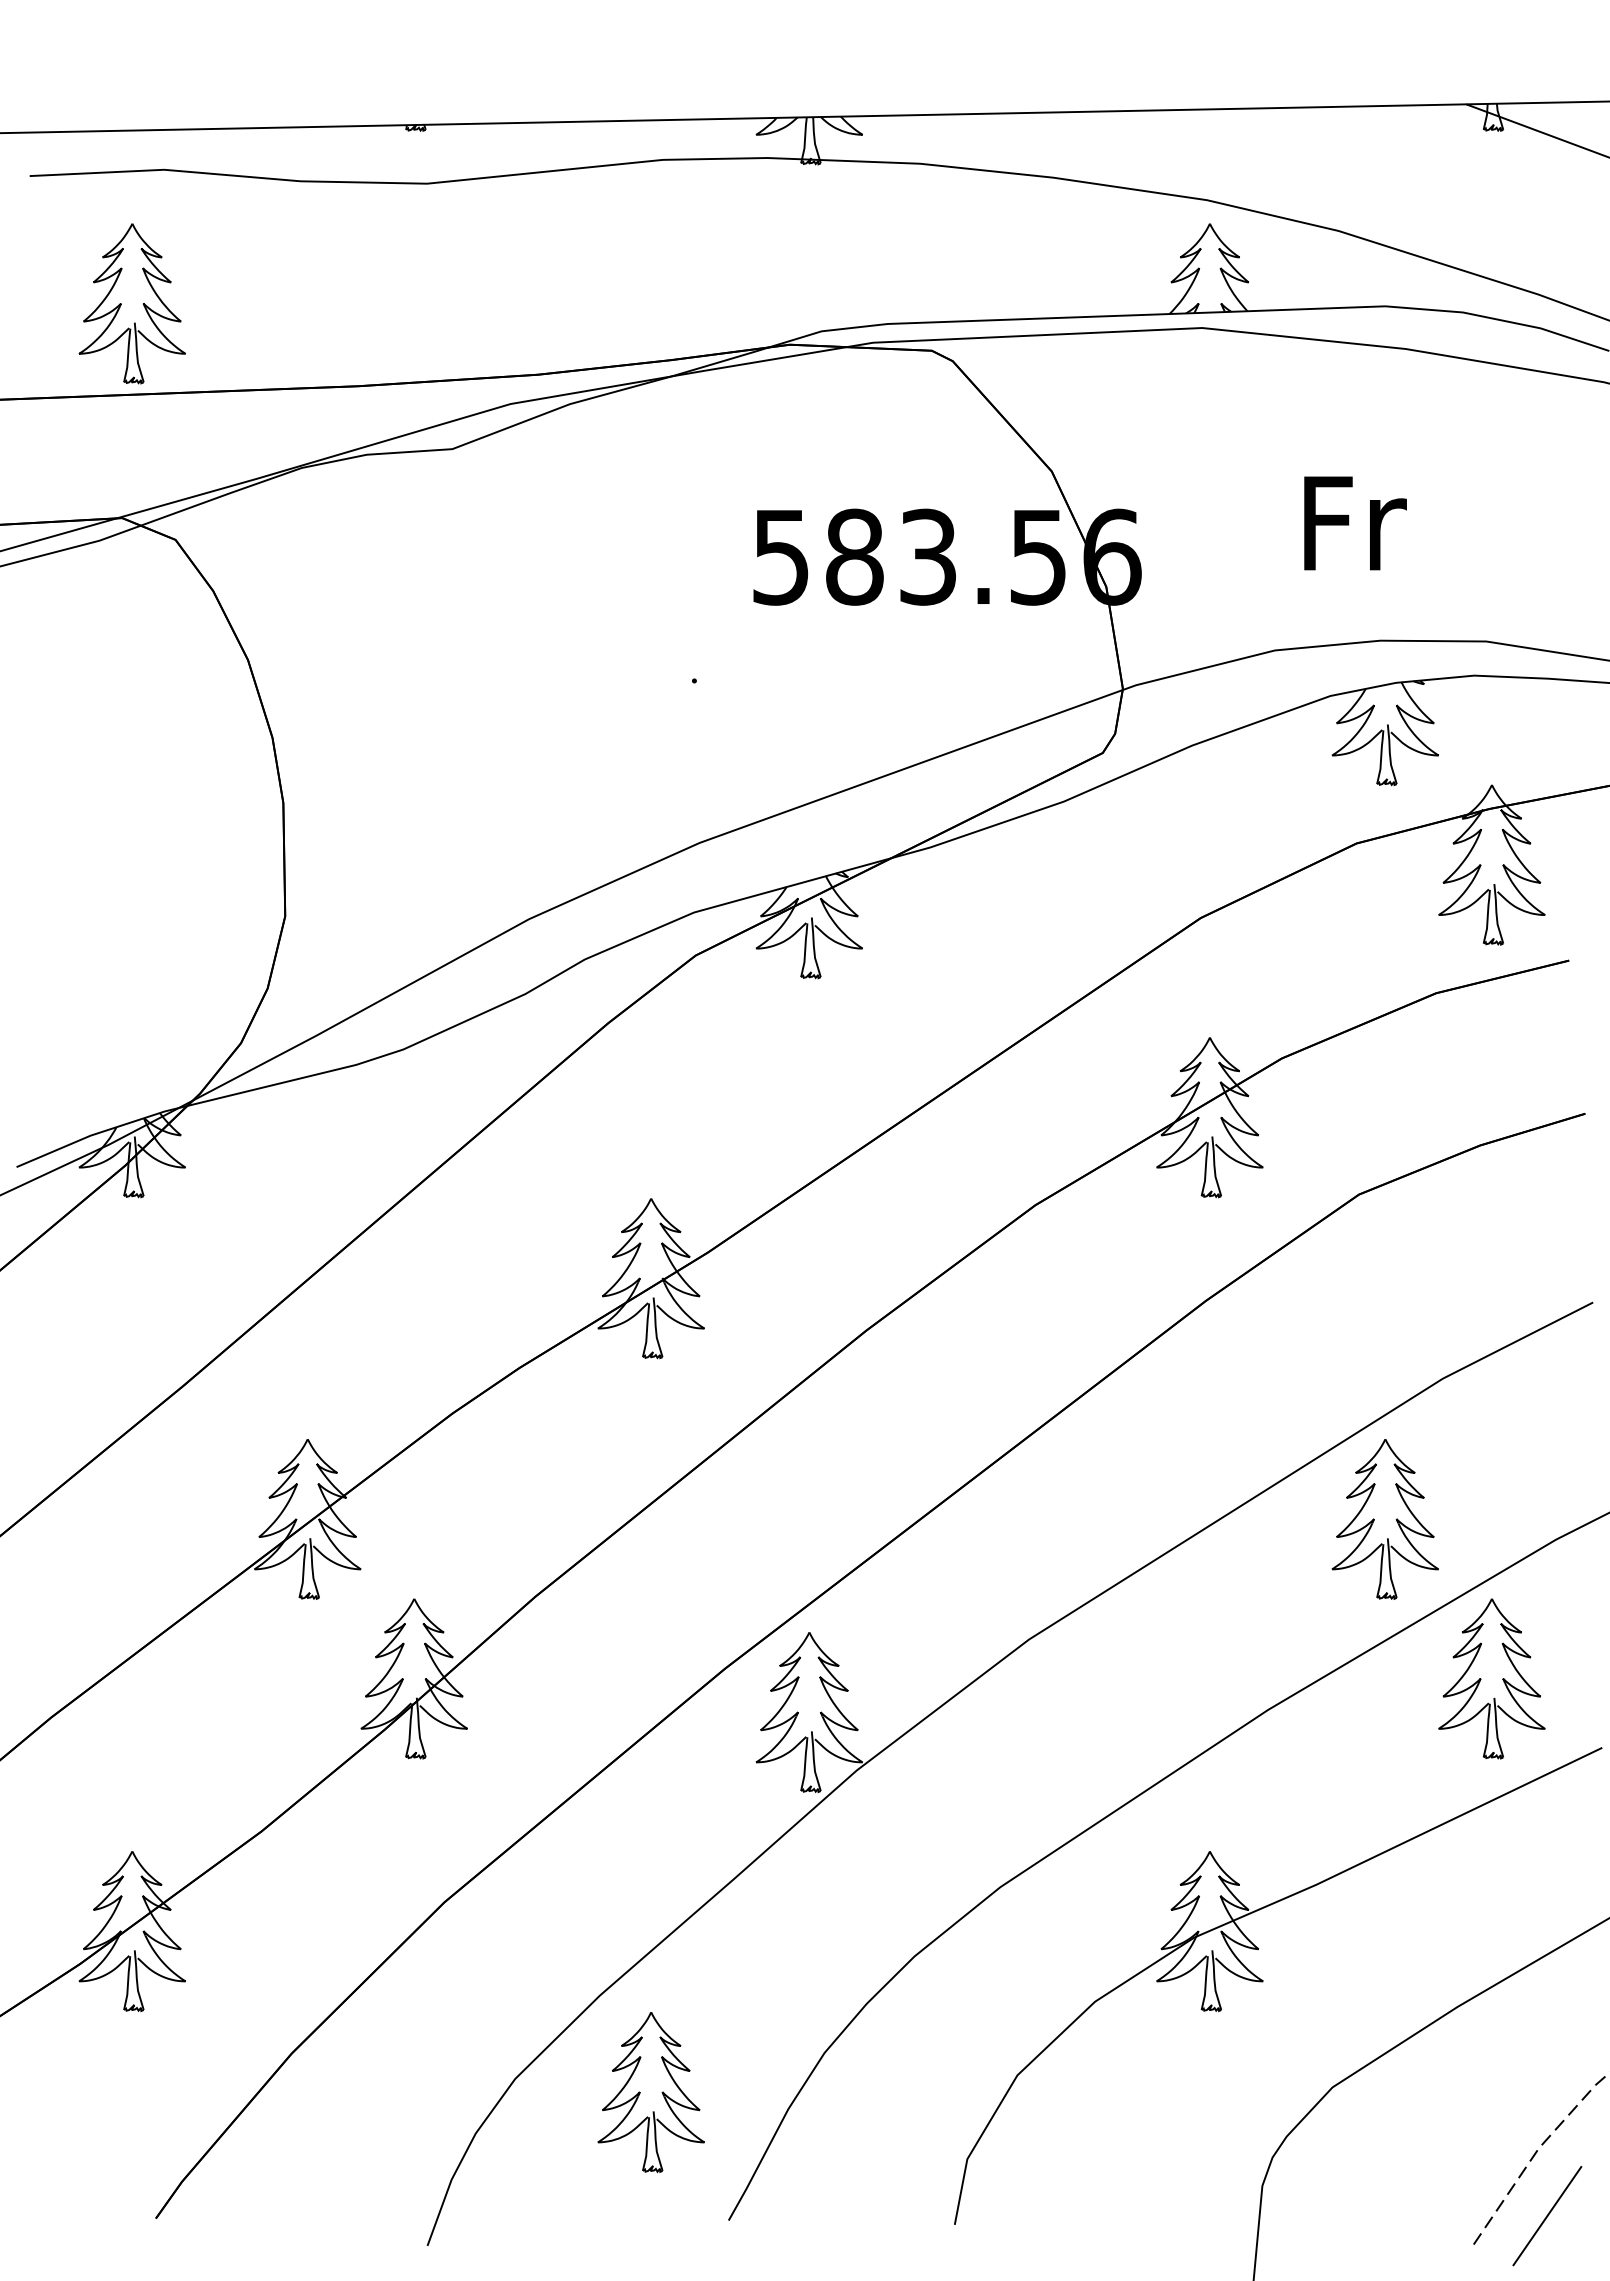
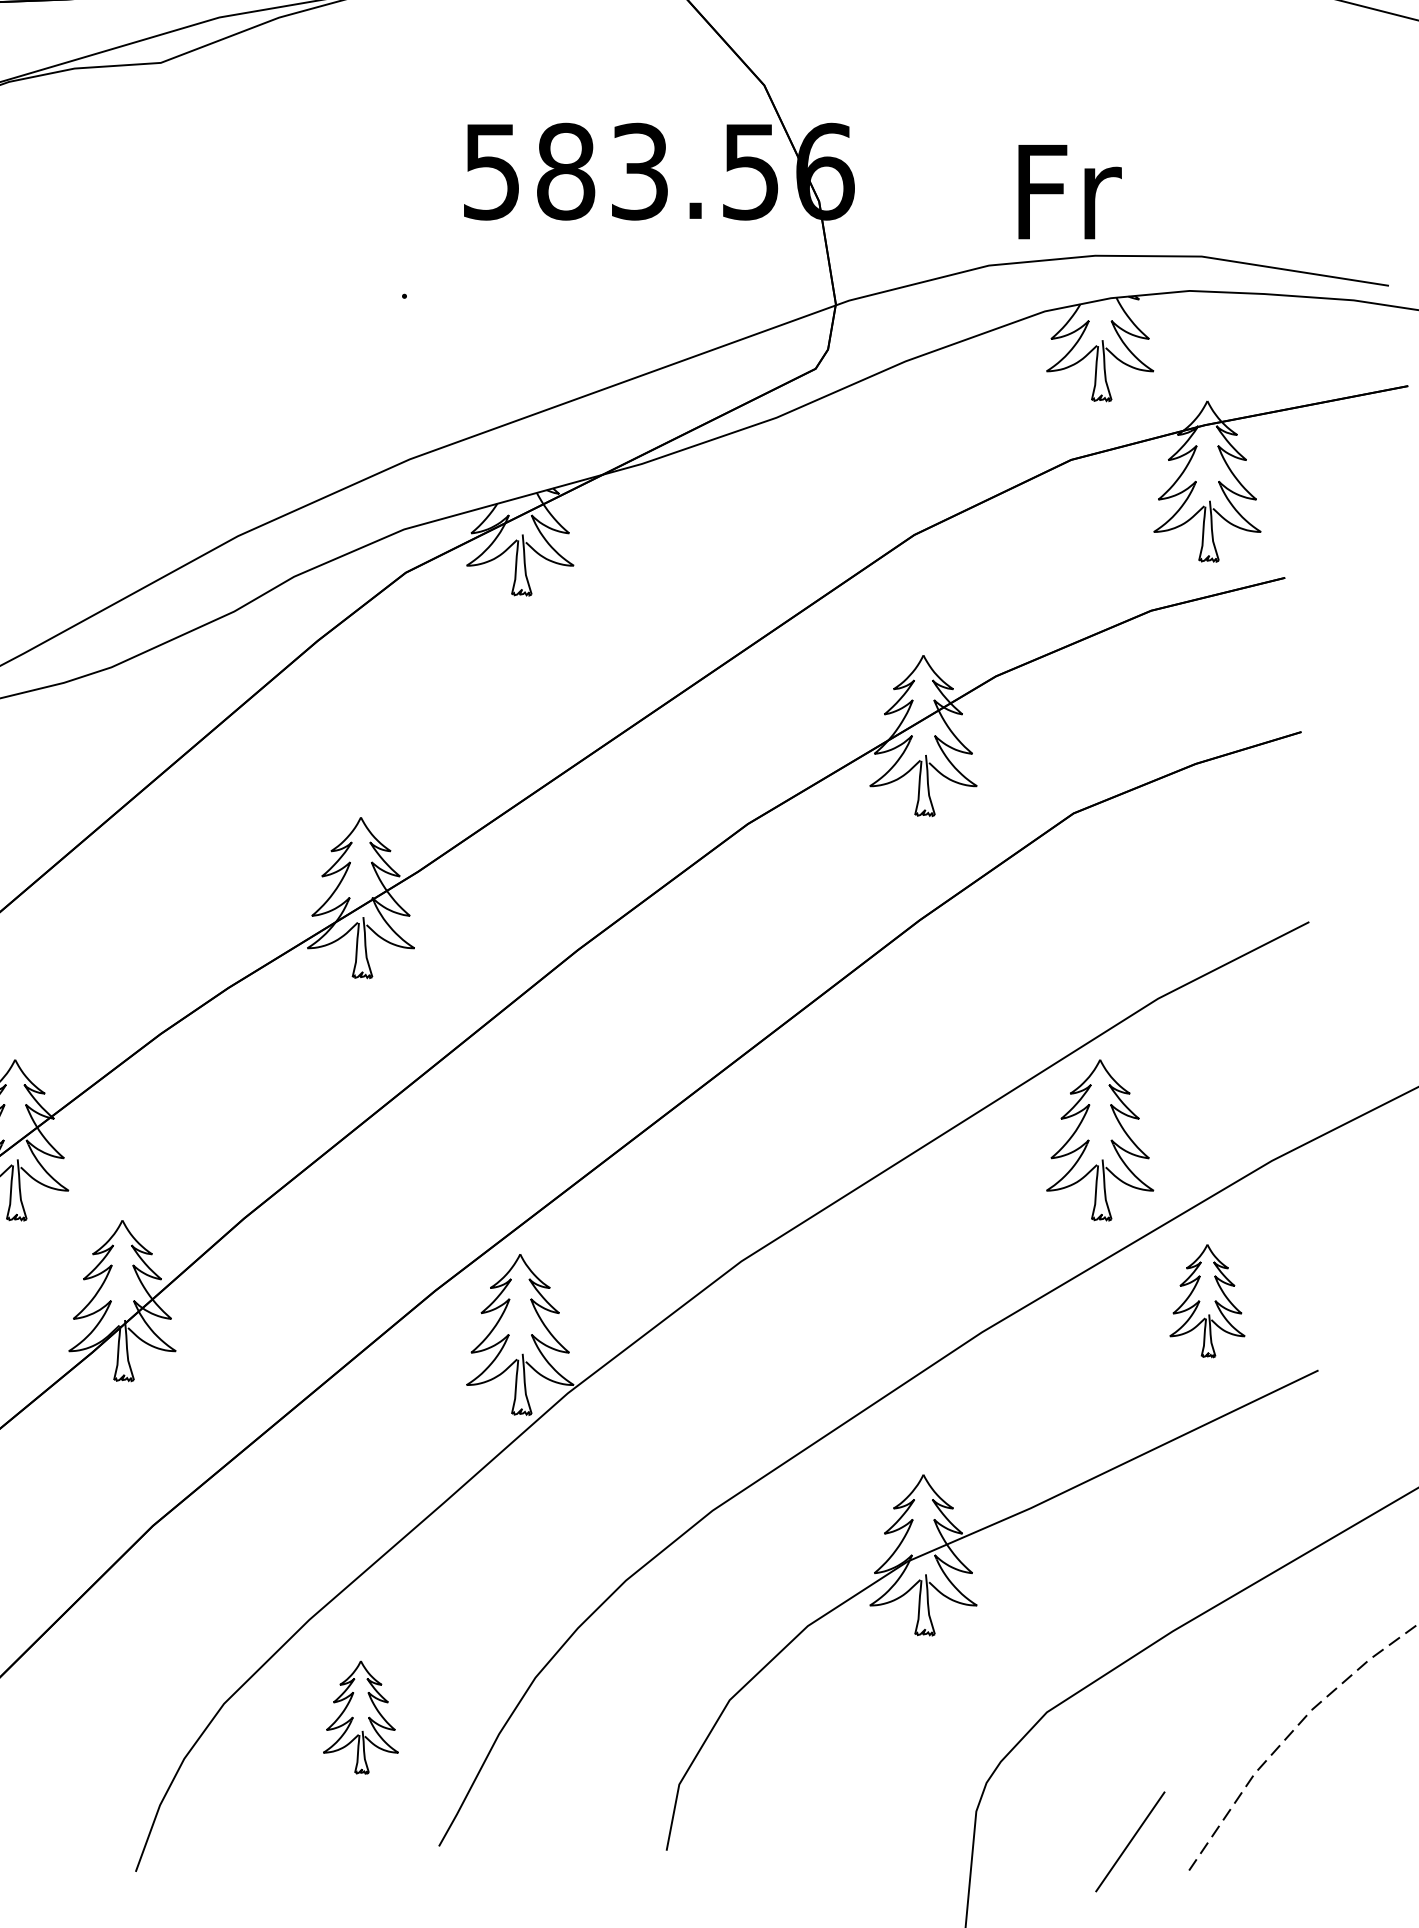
text: (1355, 523) -> (1070, 192), moved
part: (1491, 1678) -> (1207, 1300), size x0.7
part: (650, 2092) -> (360, 1717), size x0.7
line: (1547, 2216) -> (1130, 1842), moved

